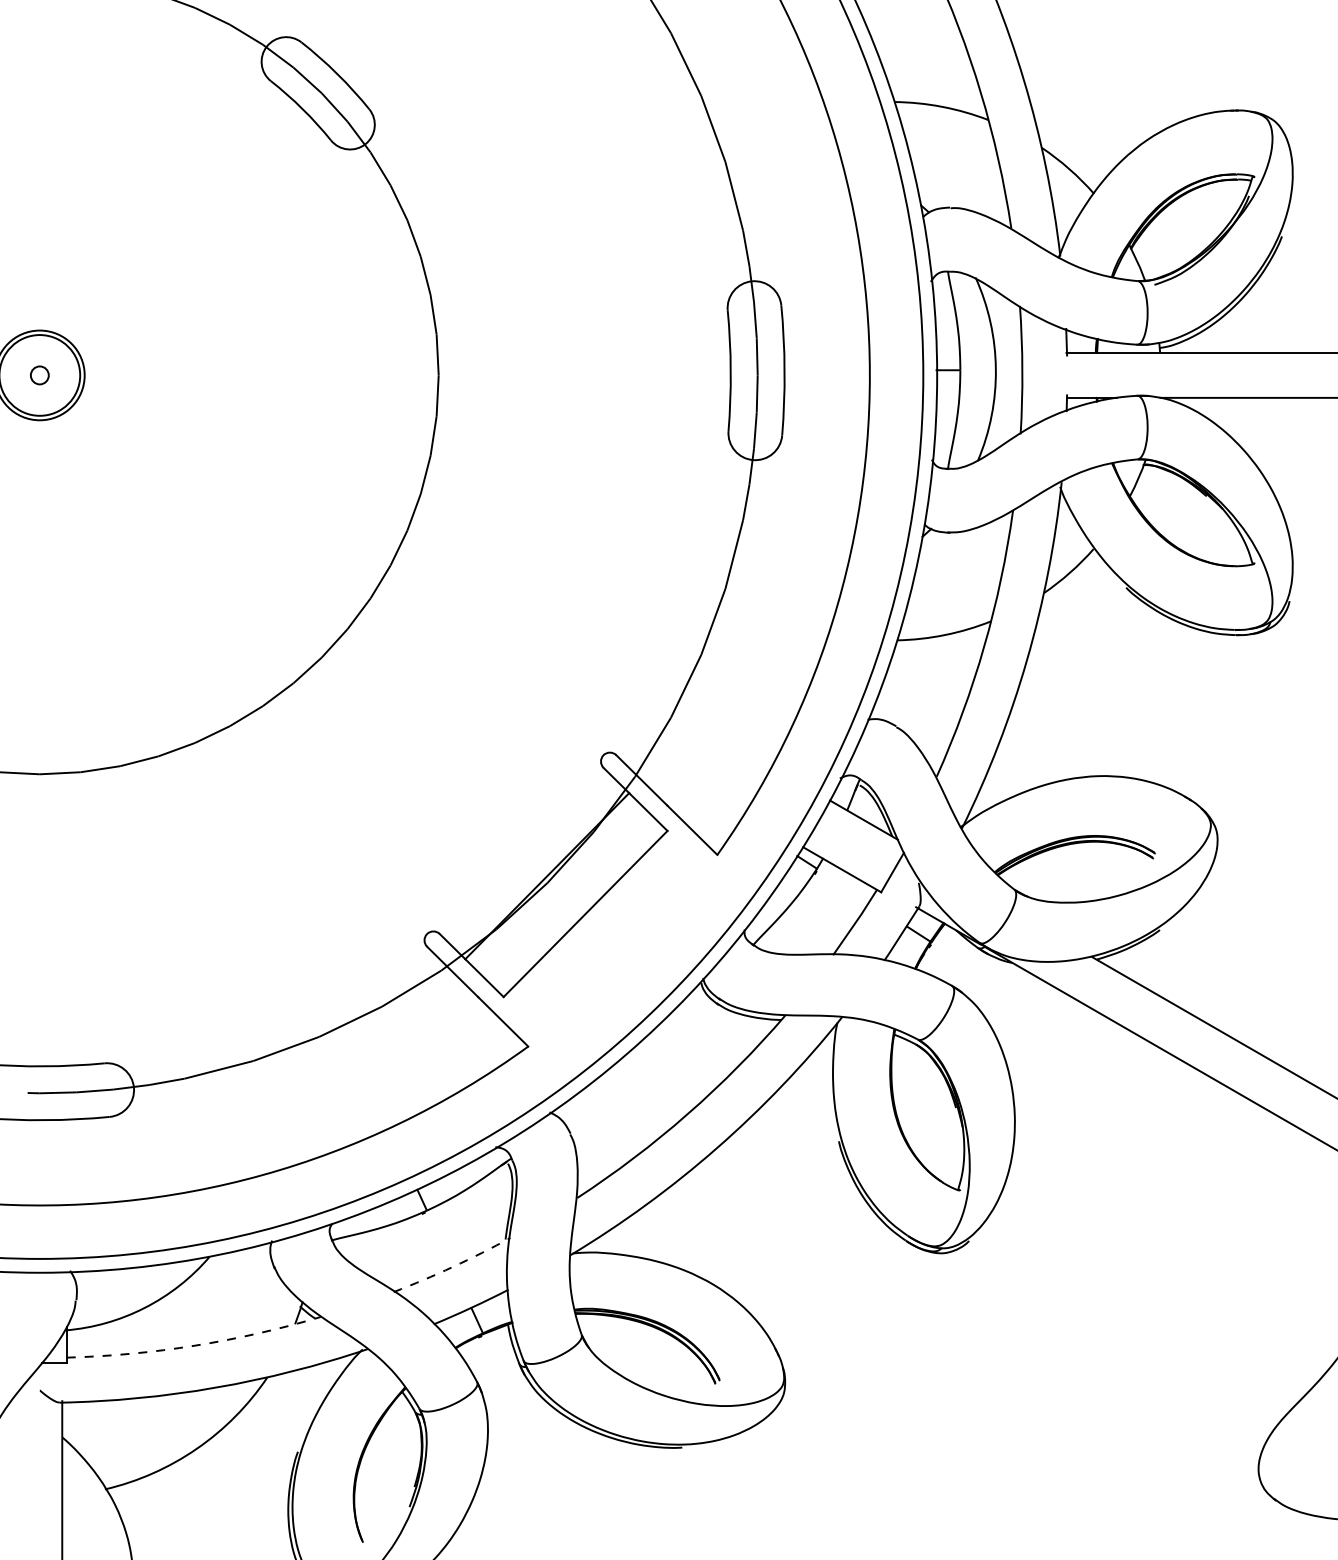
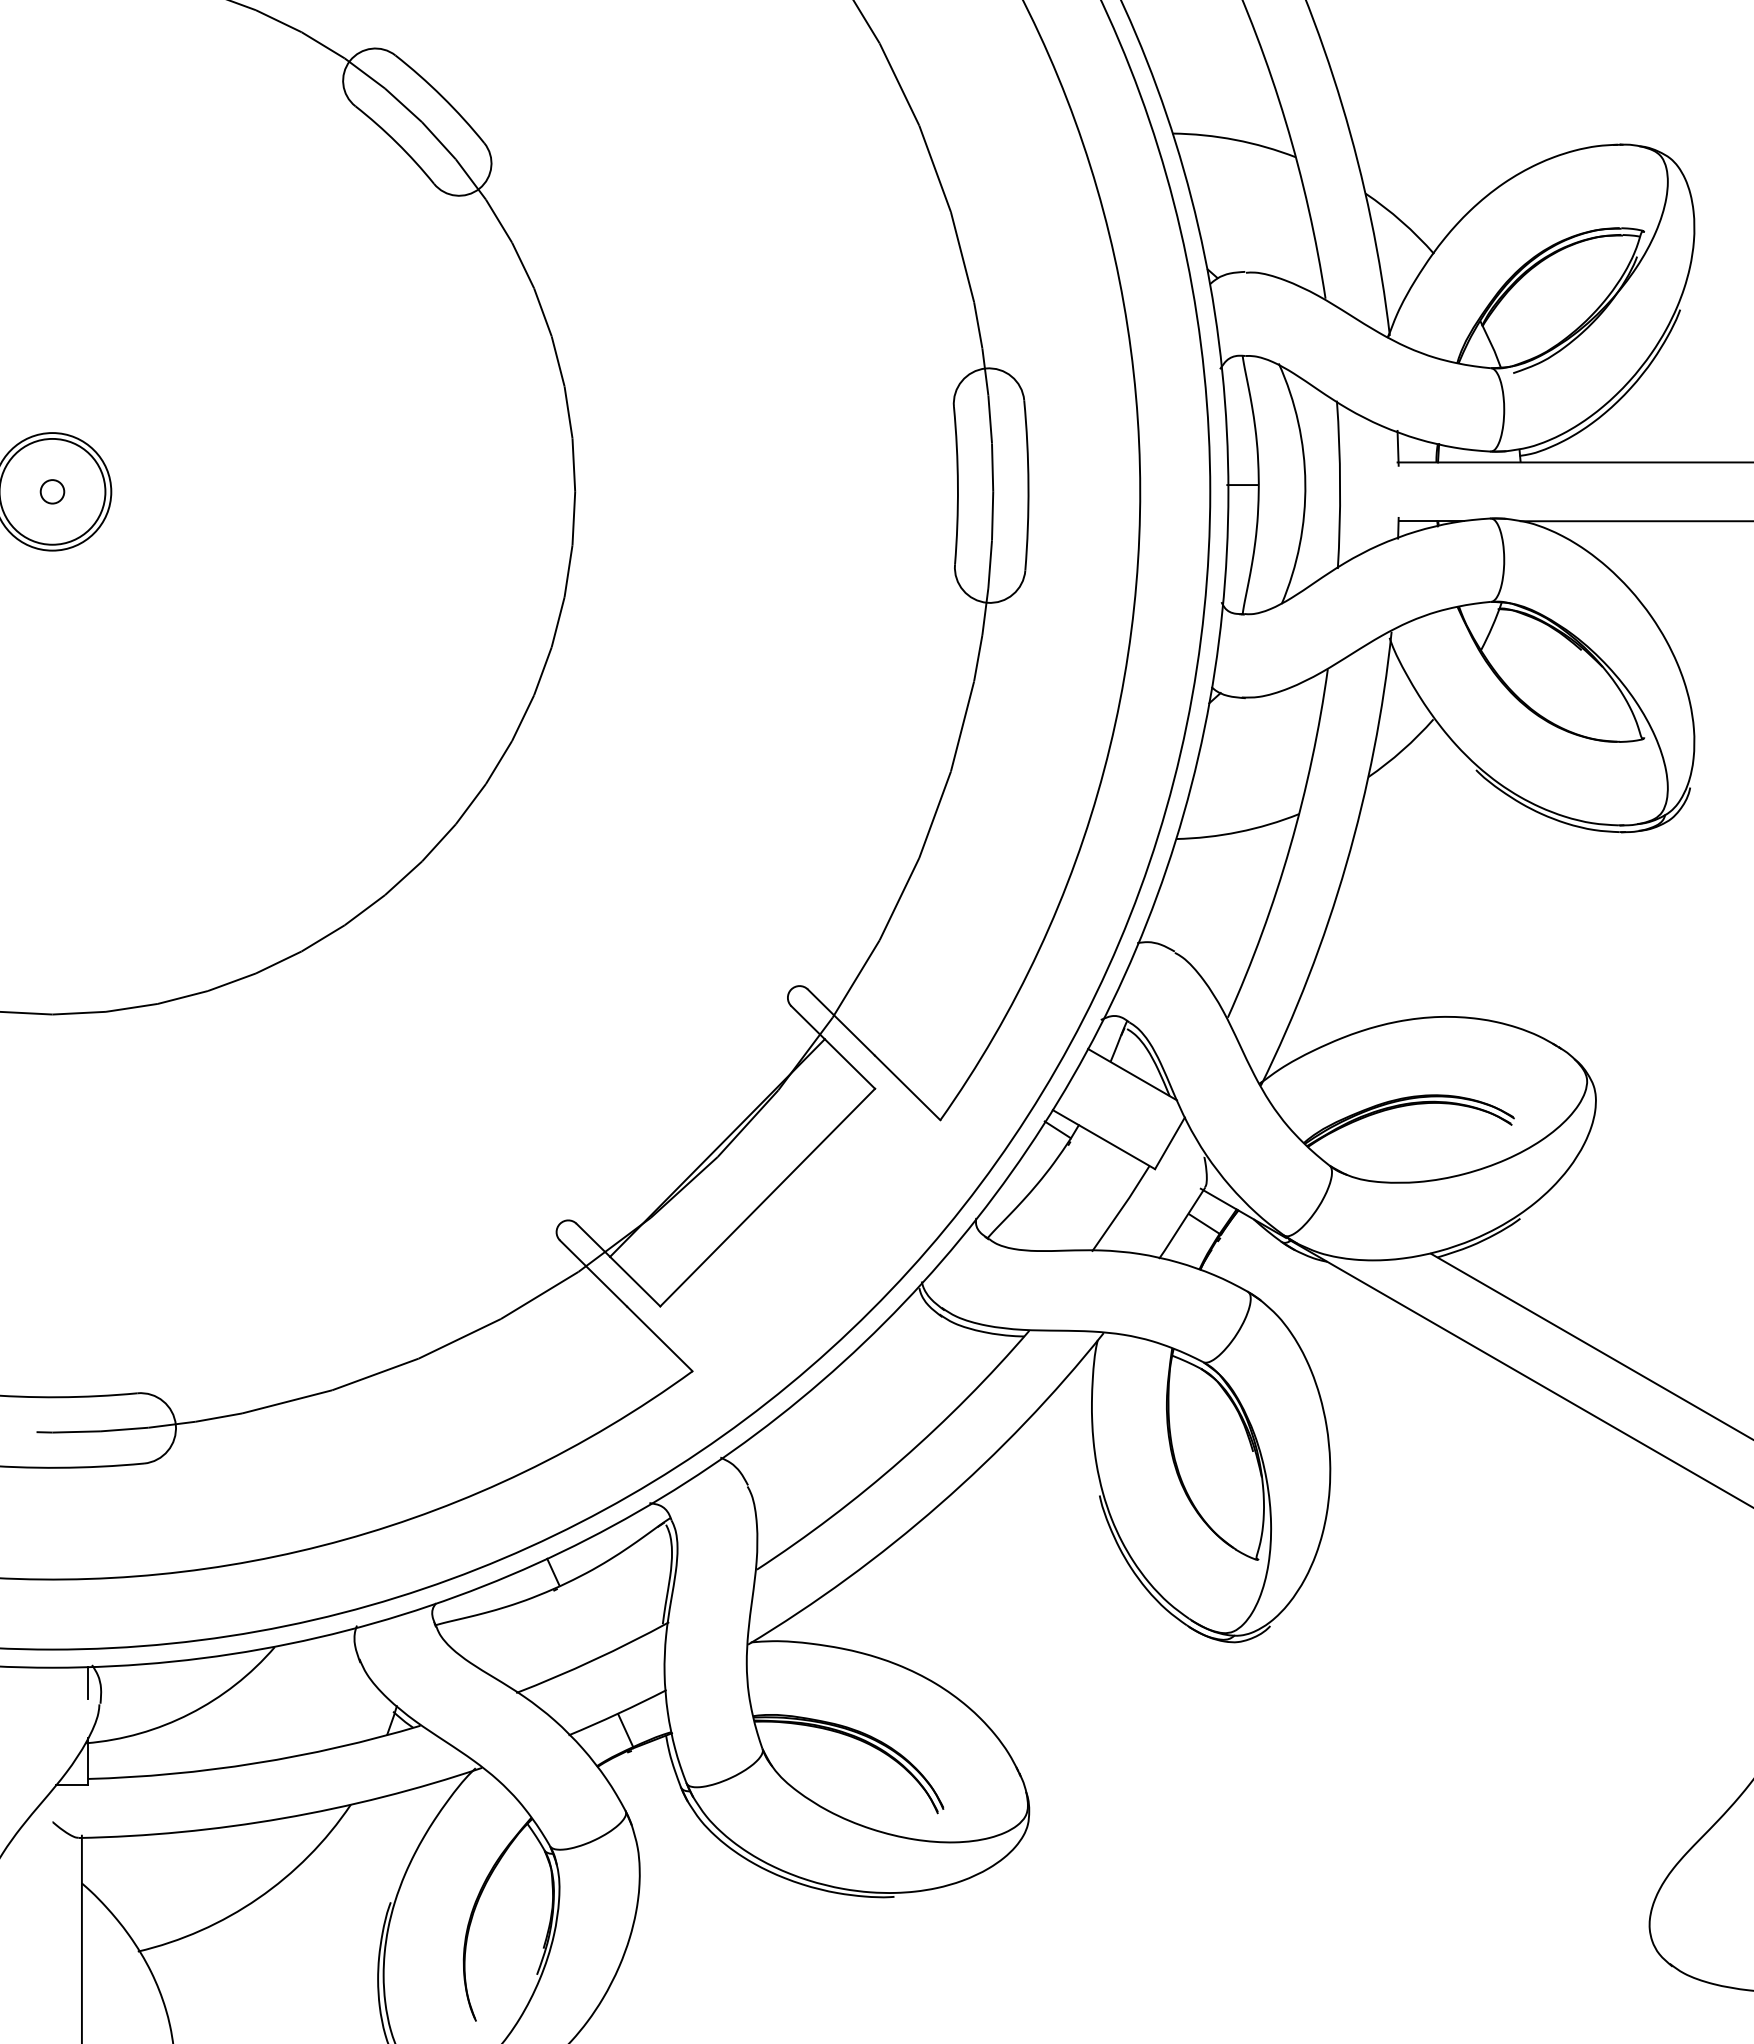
arc: (452, 1267) -> (593, 1660), dashed -> solid
line: (66, 1284) -> (87, 1683), added
arc: (194, 1345) -> (255, 1763), dashed -> solid

